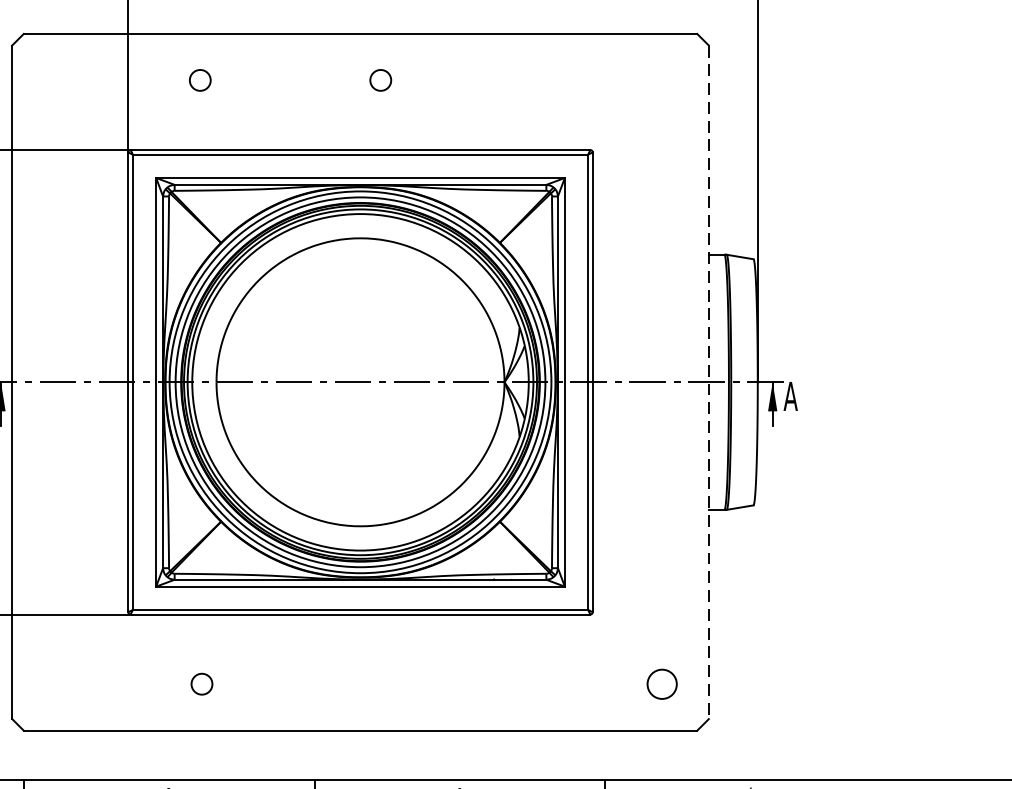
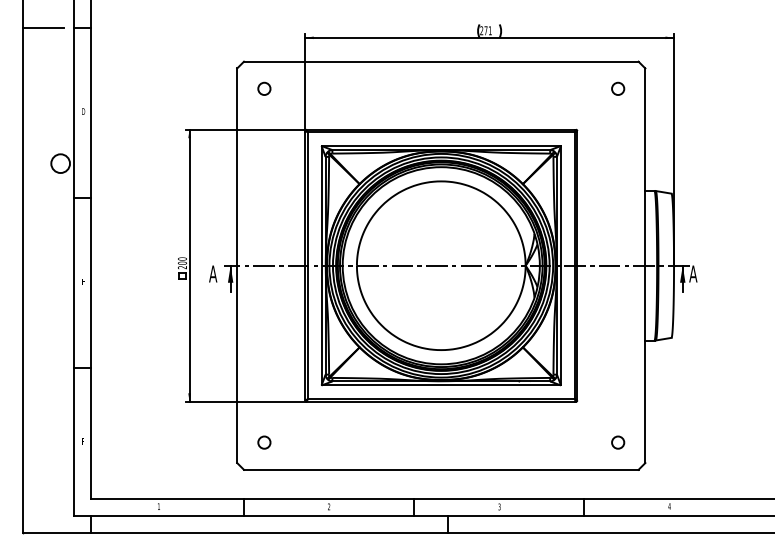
circle: (200, 79) -> (264, 88), moved
circle: (381, 79) -> (618, 88), moved
line: (709, 383) -> (645, 266), dashed -> solid
circle: (202, 683) -> (264, 442), moved
circle: (663, 683) -> (618, 442), size x0.71

